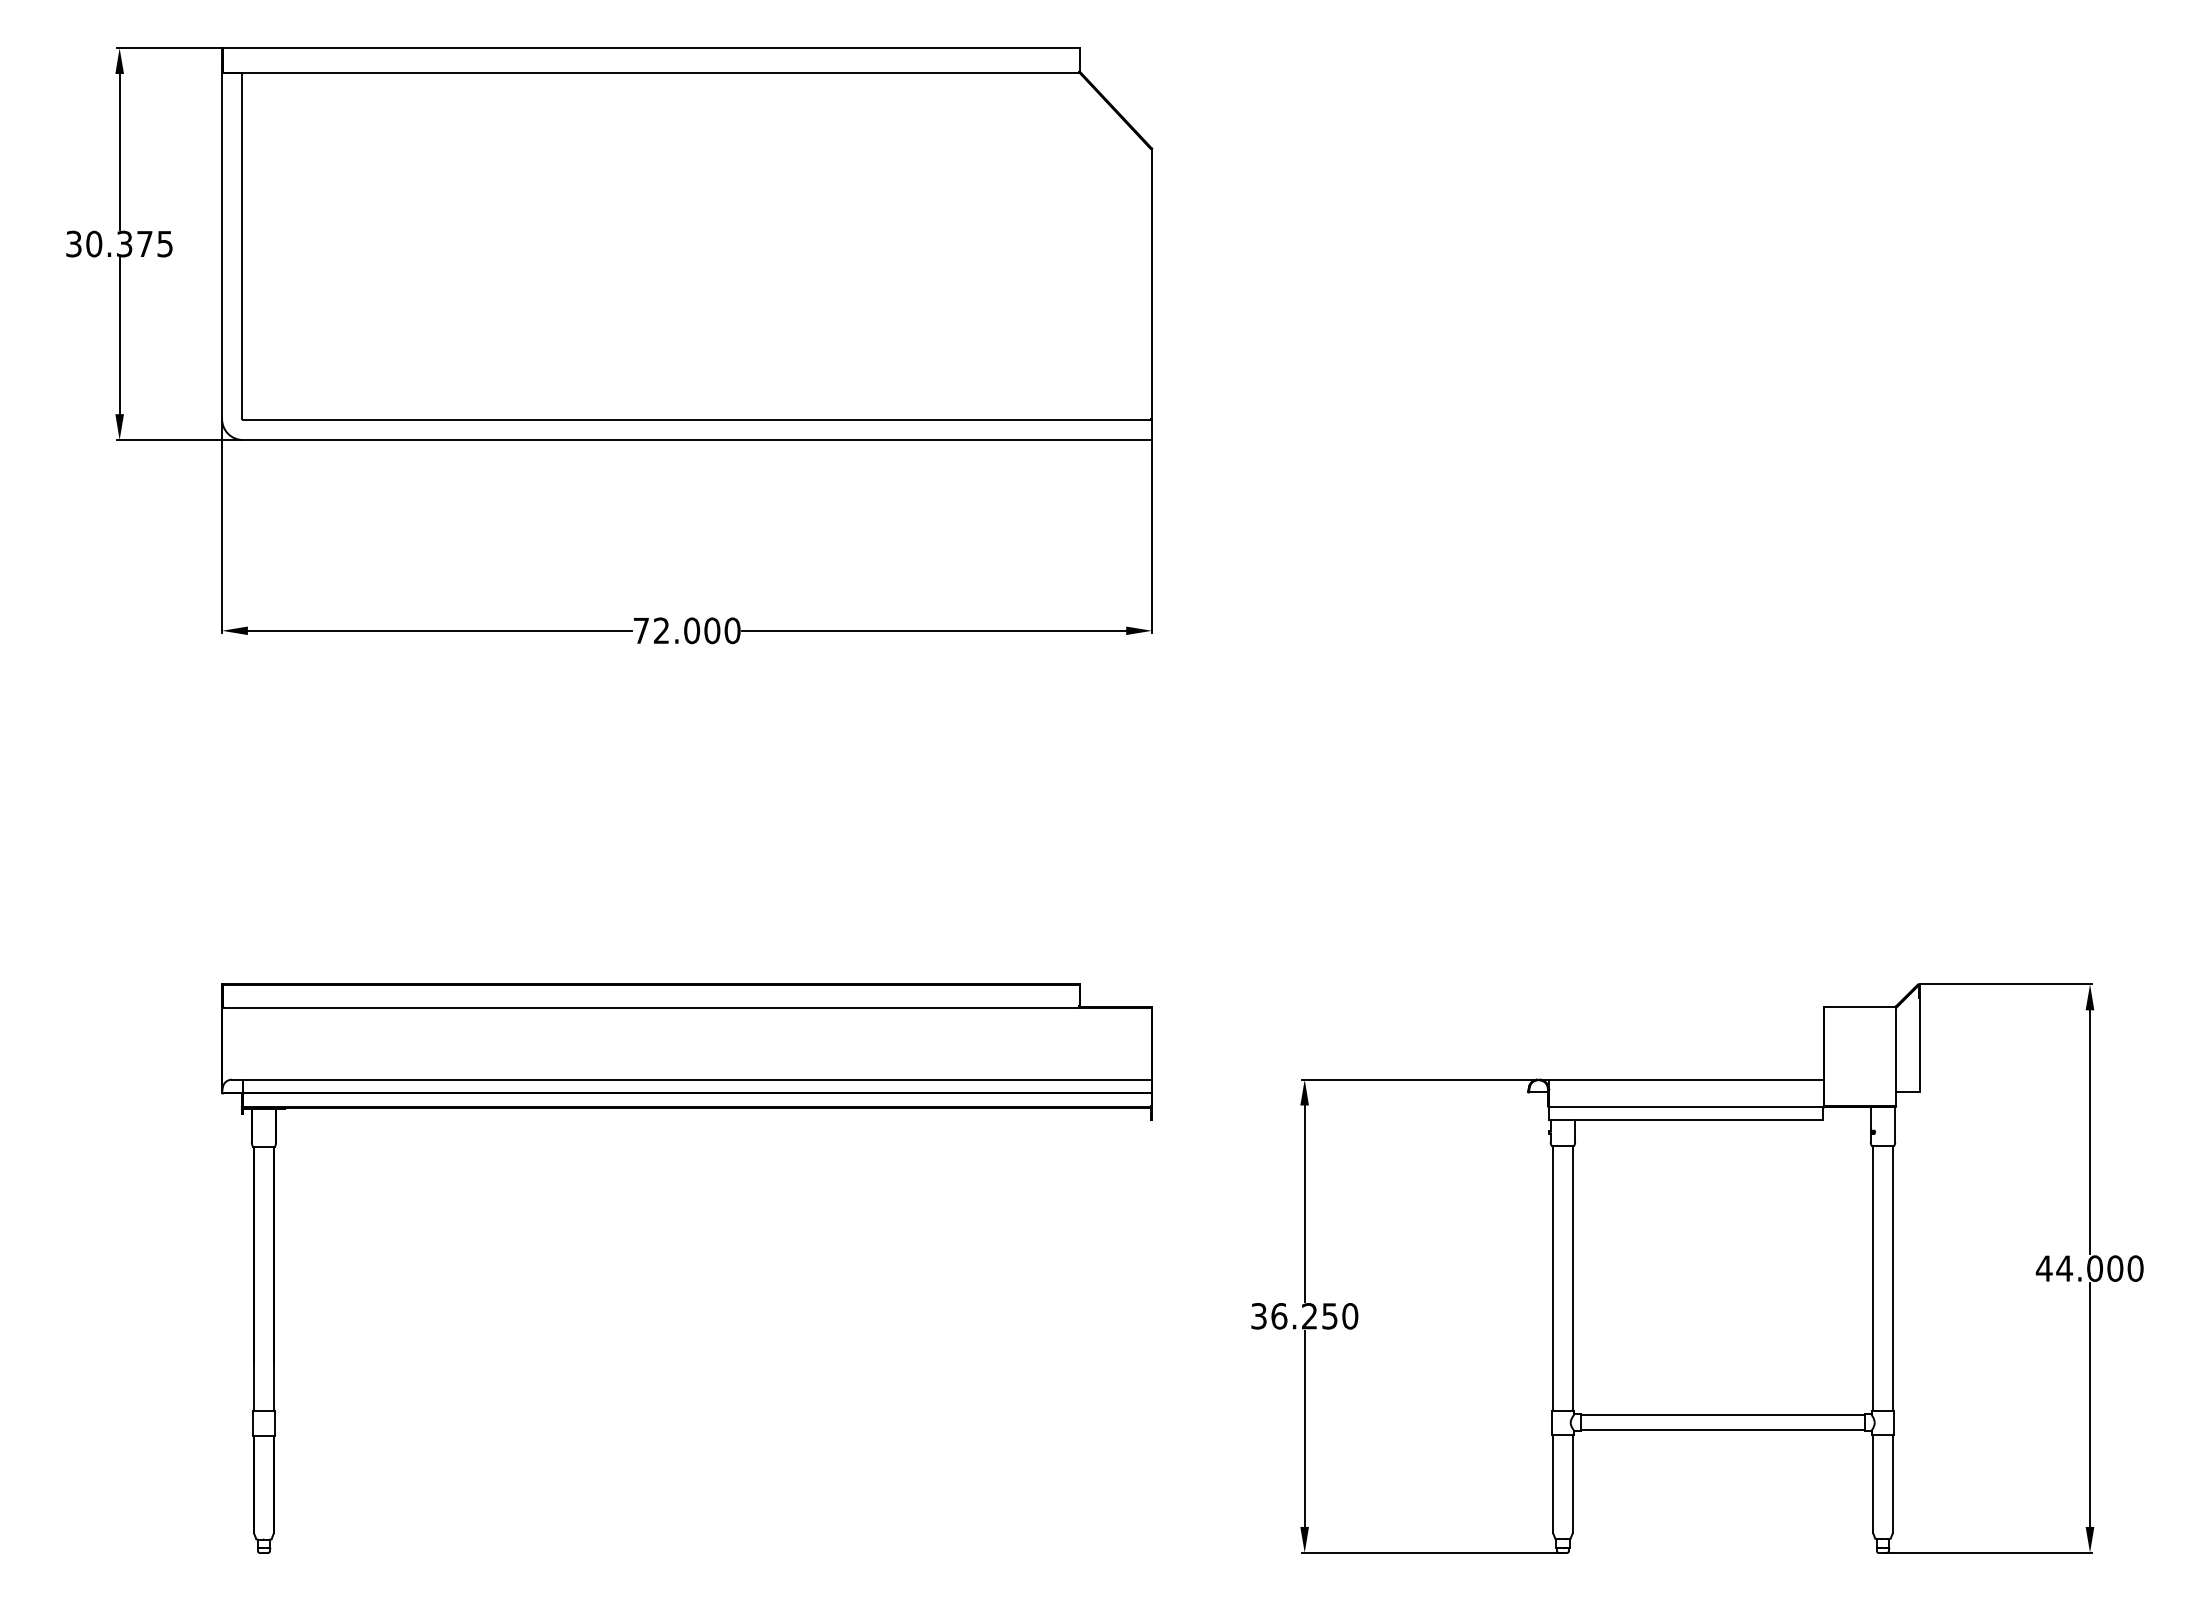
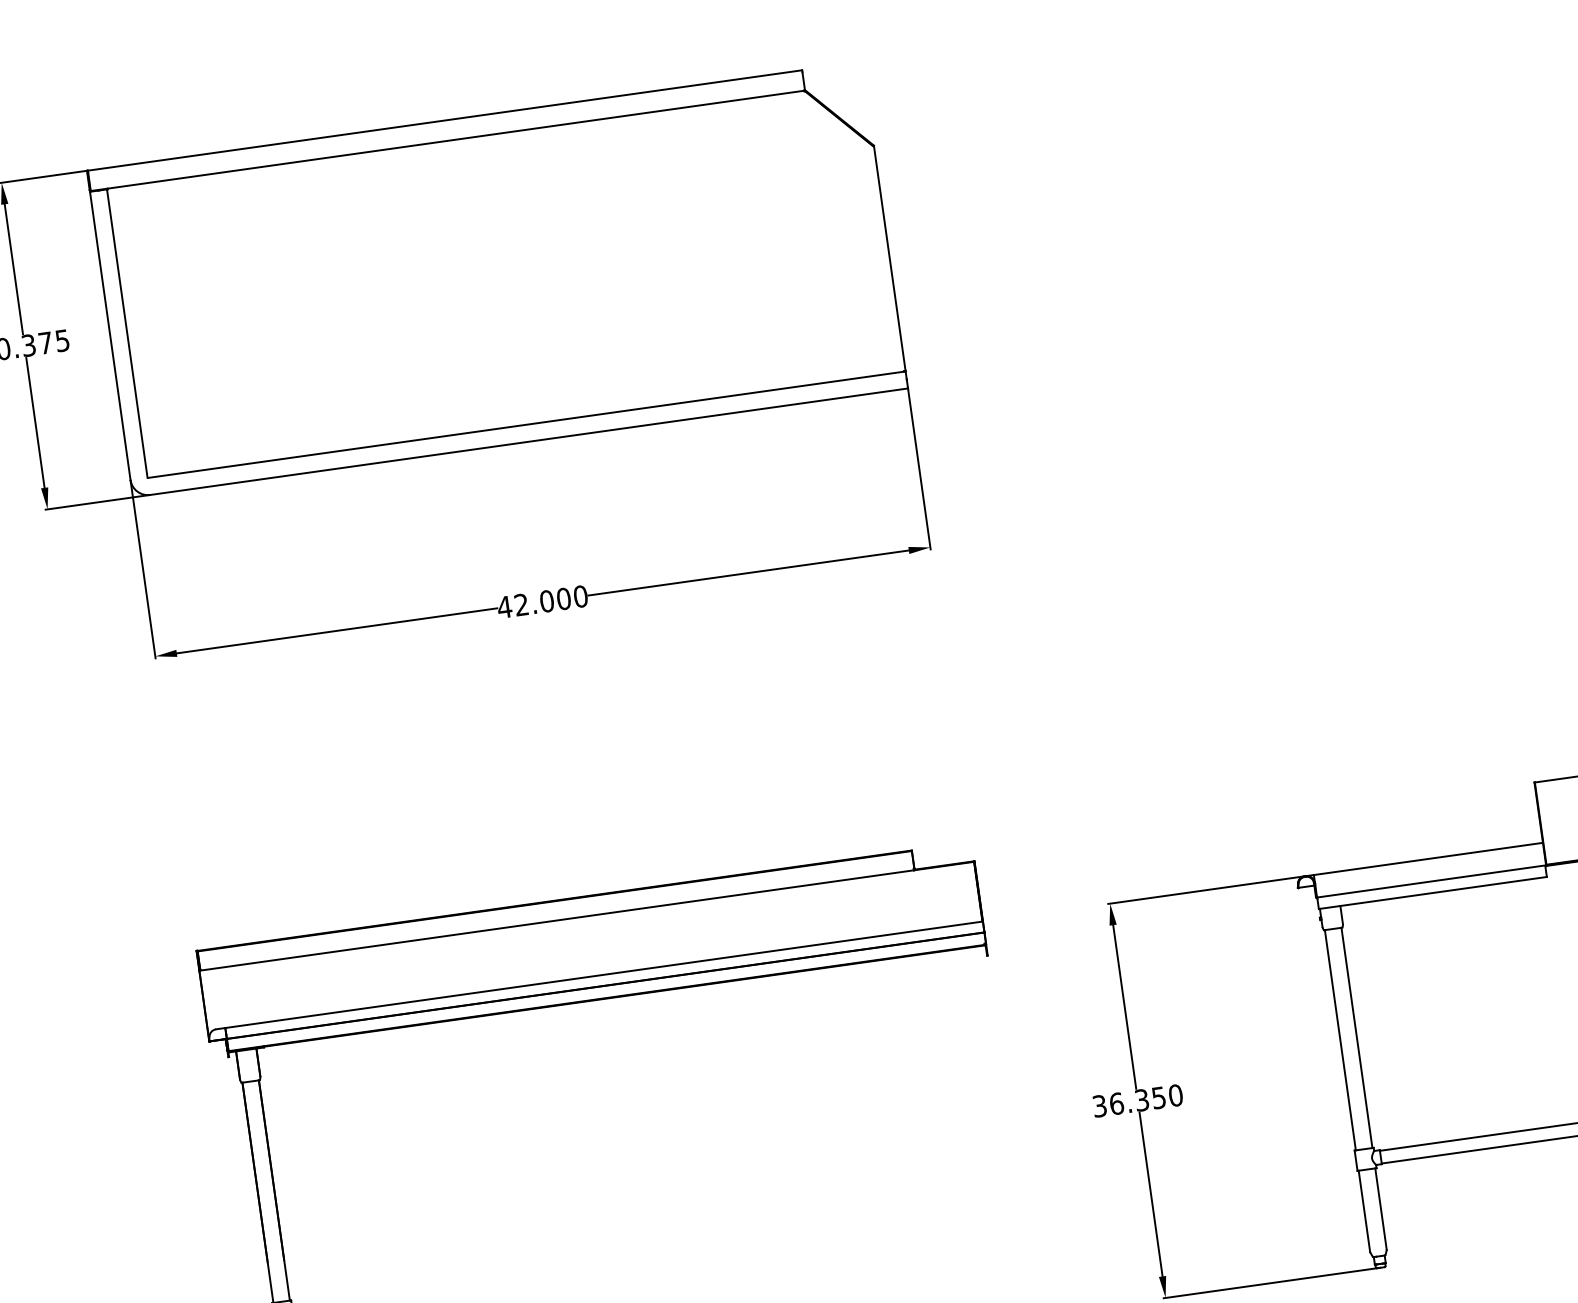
text: (640, 630) -> (504, 607), 72.000 -> 42.000
text: (1309, 1316) -> (1141, 1100), 36.250 -> 36.350

